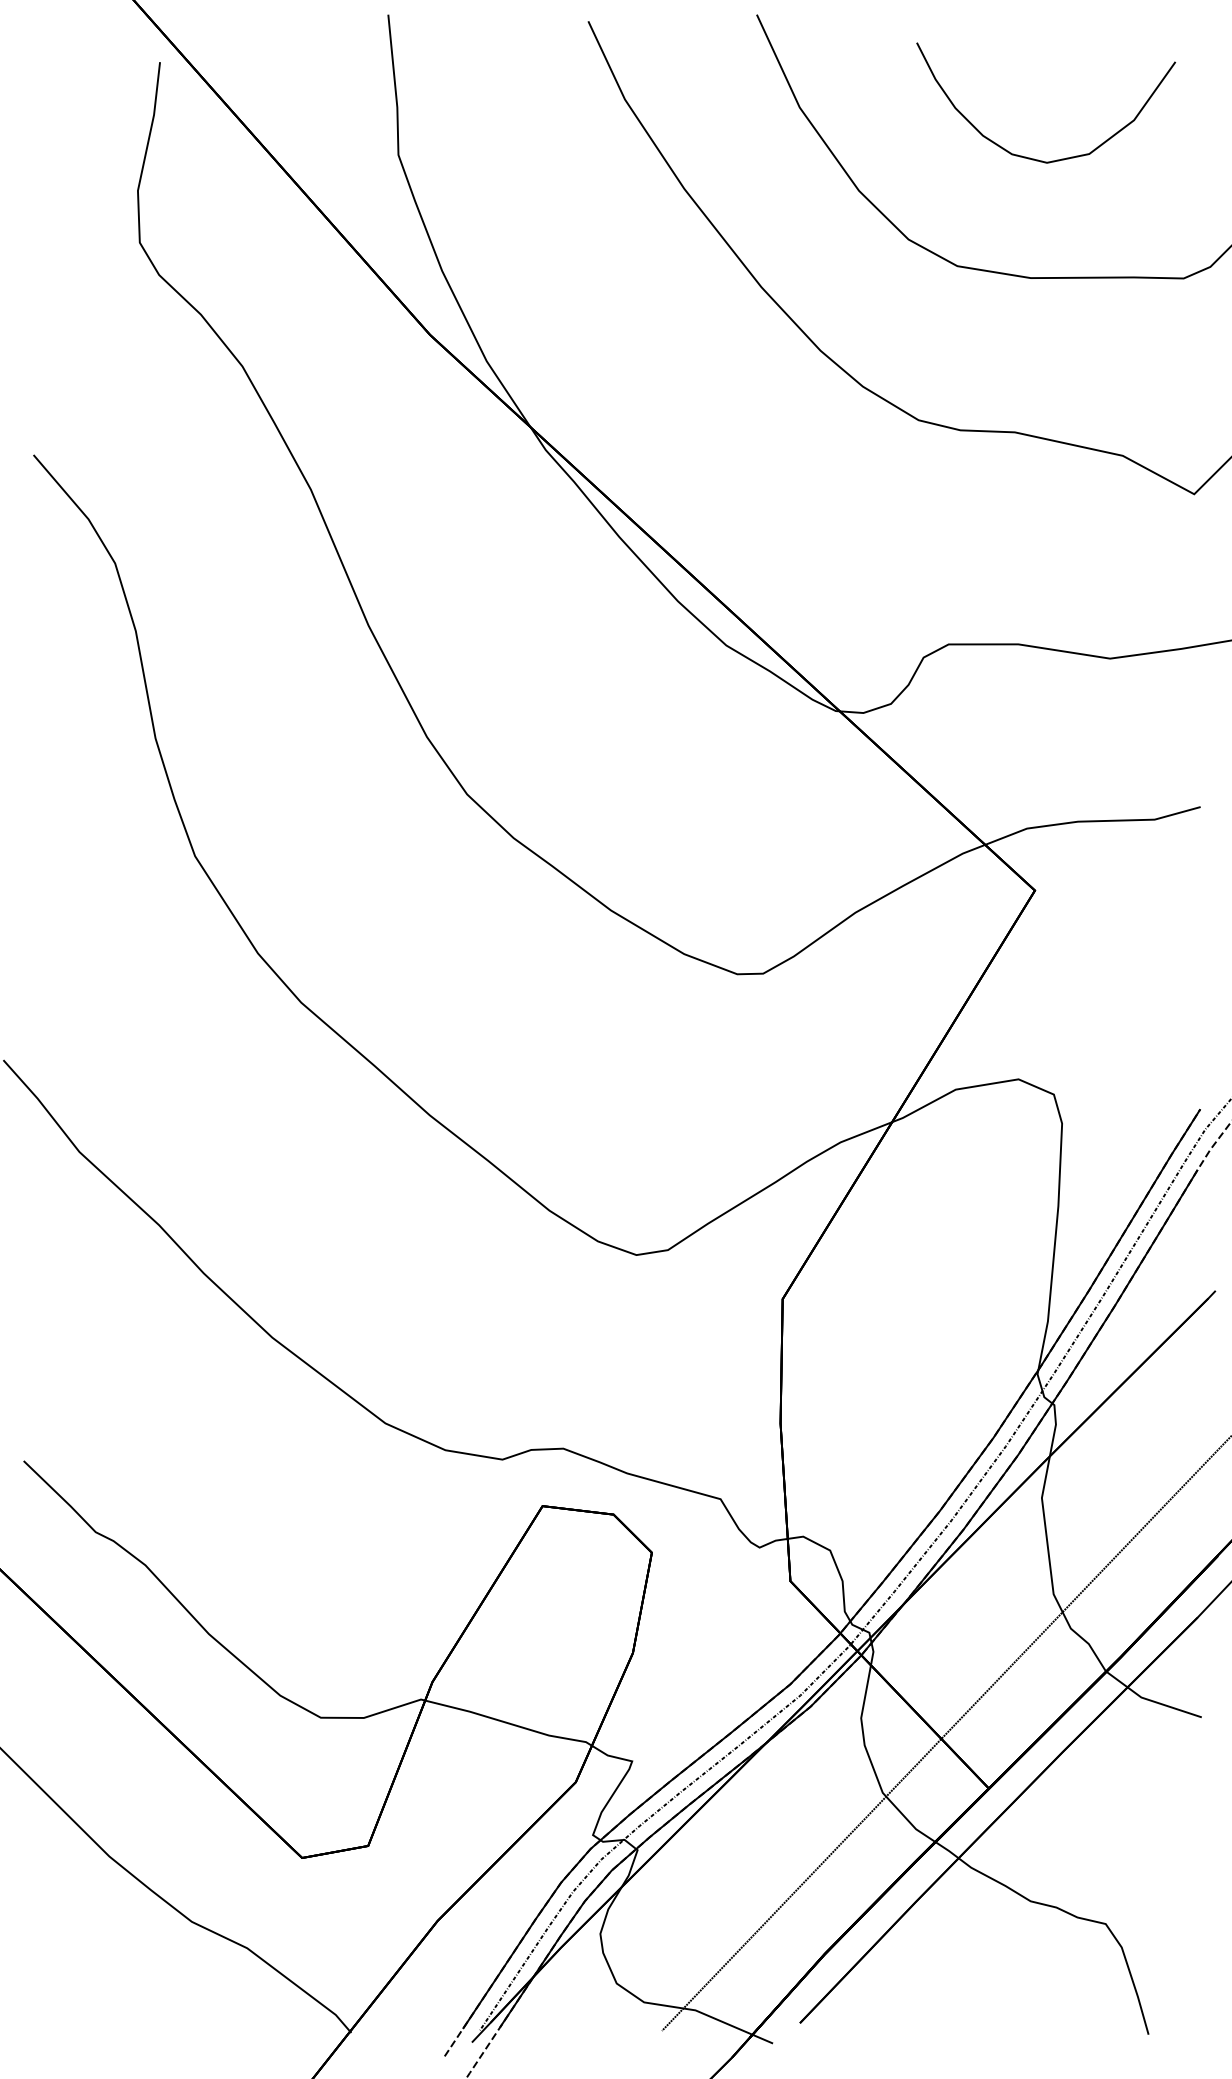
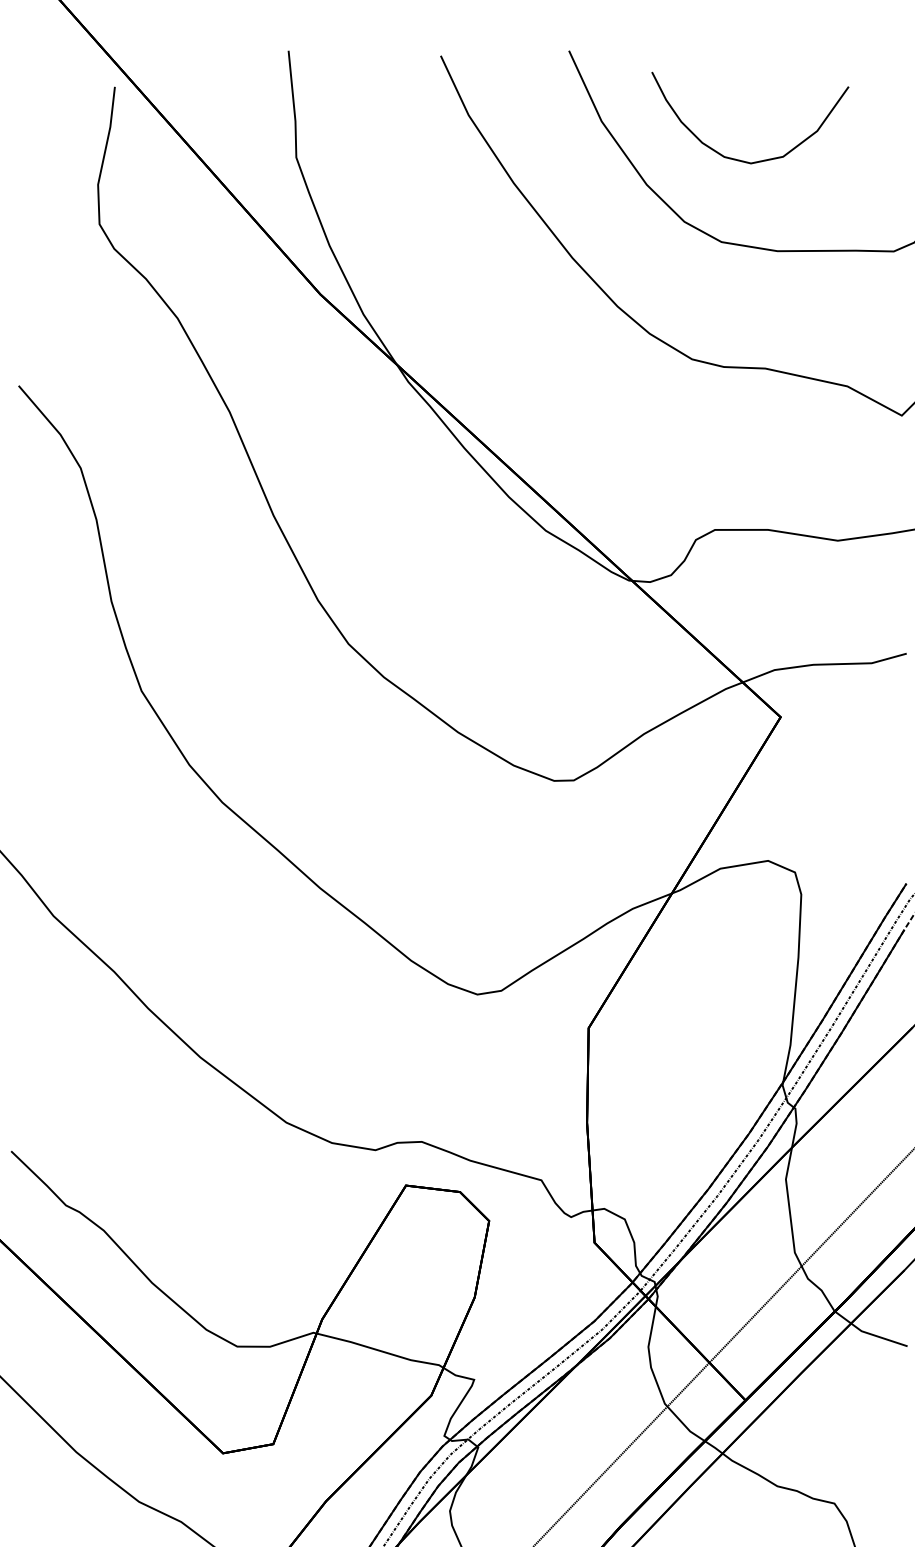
part: (1034, 158) -> (741, 160), moved

